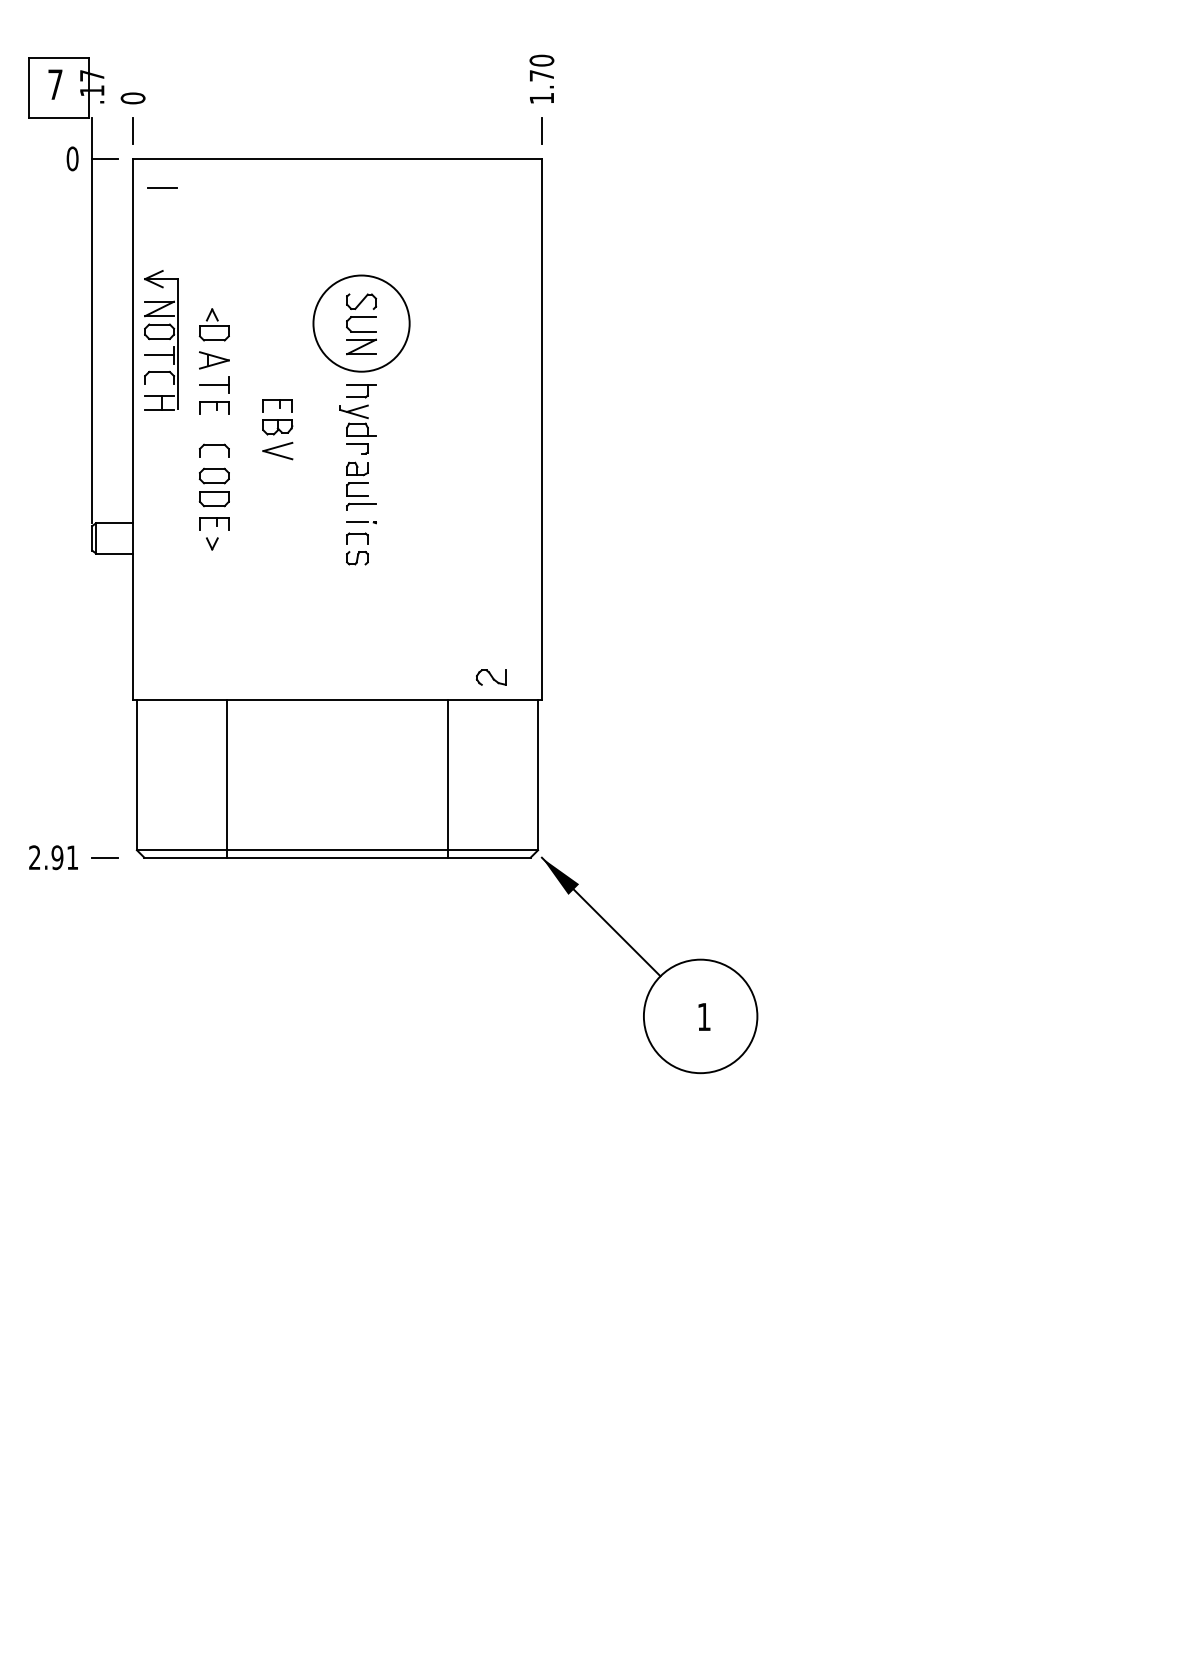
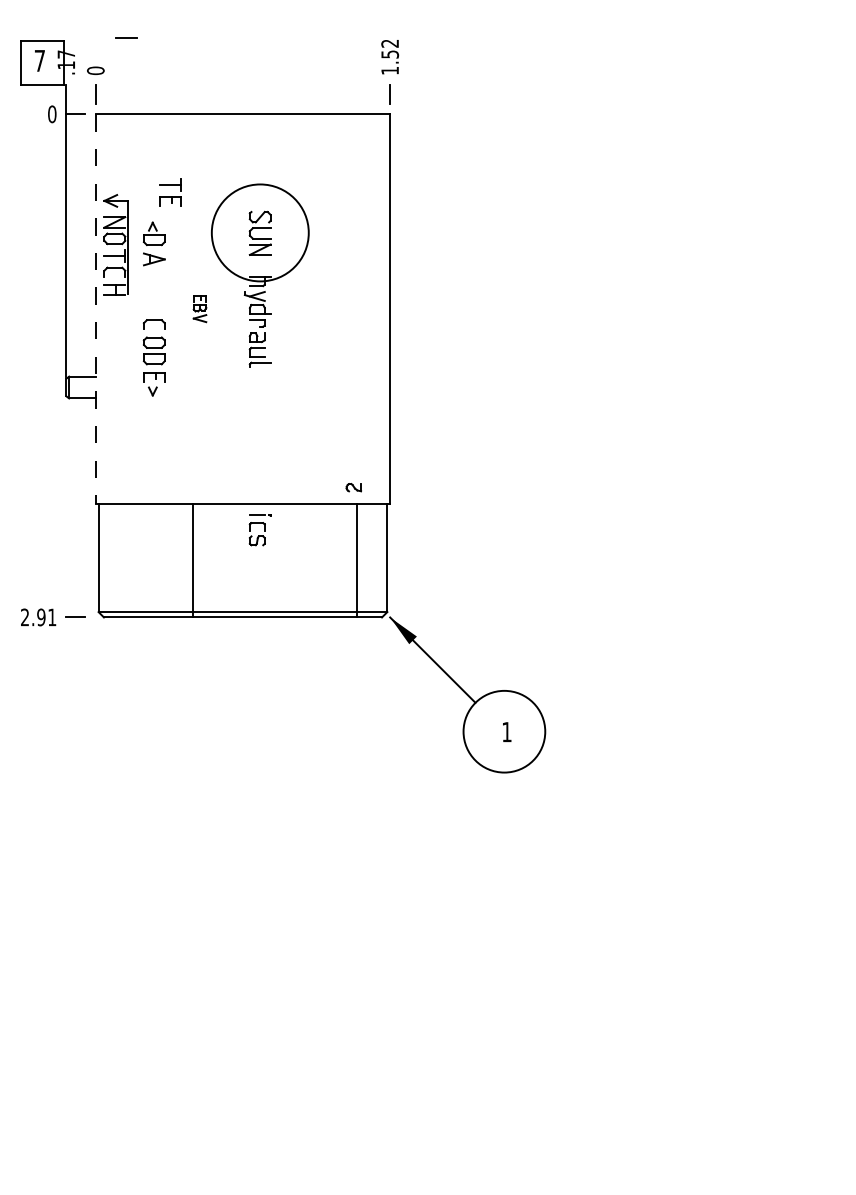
text: (542, 67) -> (390, 48), 1.70 -> 1.52
line: (163, 188) -> (126, 37), moved
circle: (360, 323) -> (259, 232), size x1.4
part: (214, 395) -> (170, 192), moved
line: (132, 429) -> (95, 309), solid -> dashed
part: (277, 429) -> (199, 309), size x0.6
part: (360, 543) -> (259, 530), moved
part: (491, 677) -> (353, 487), size x0.7
line: (227, 778) -> (192, 560), moved
line: (447, 778) -> (357, 560), moved

